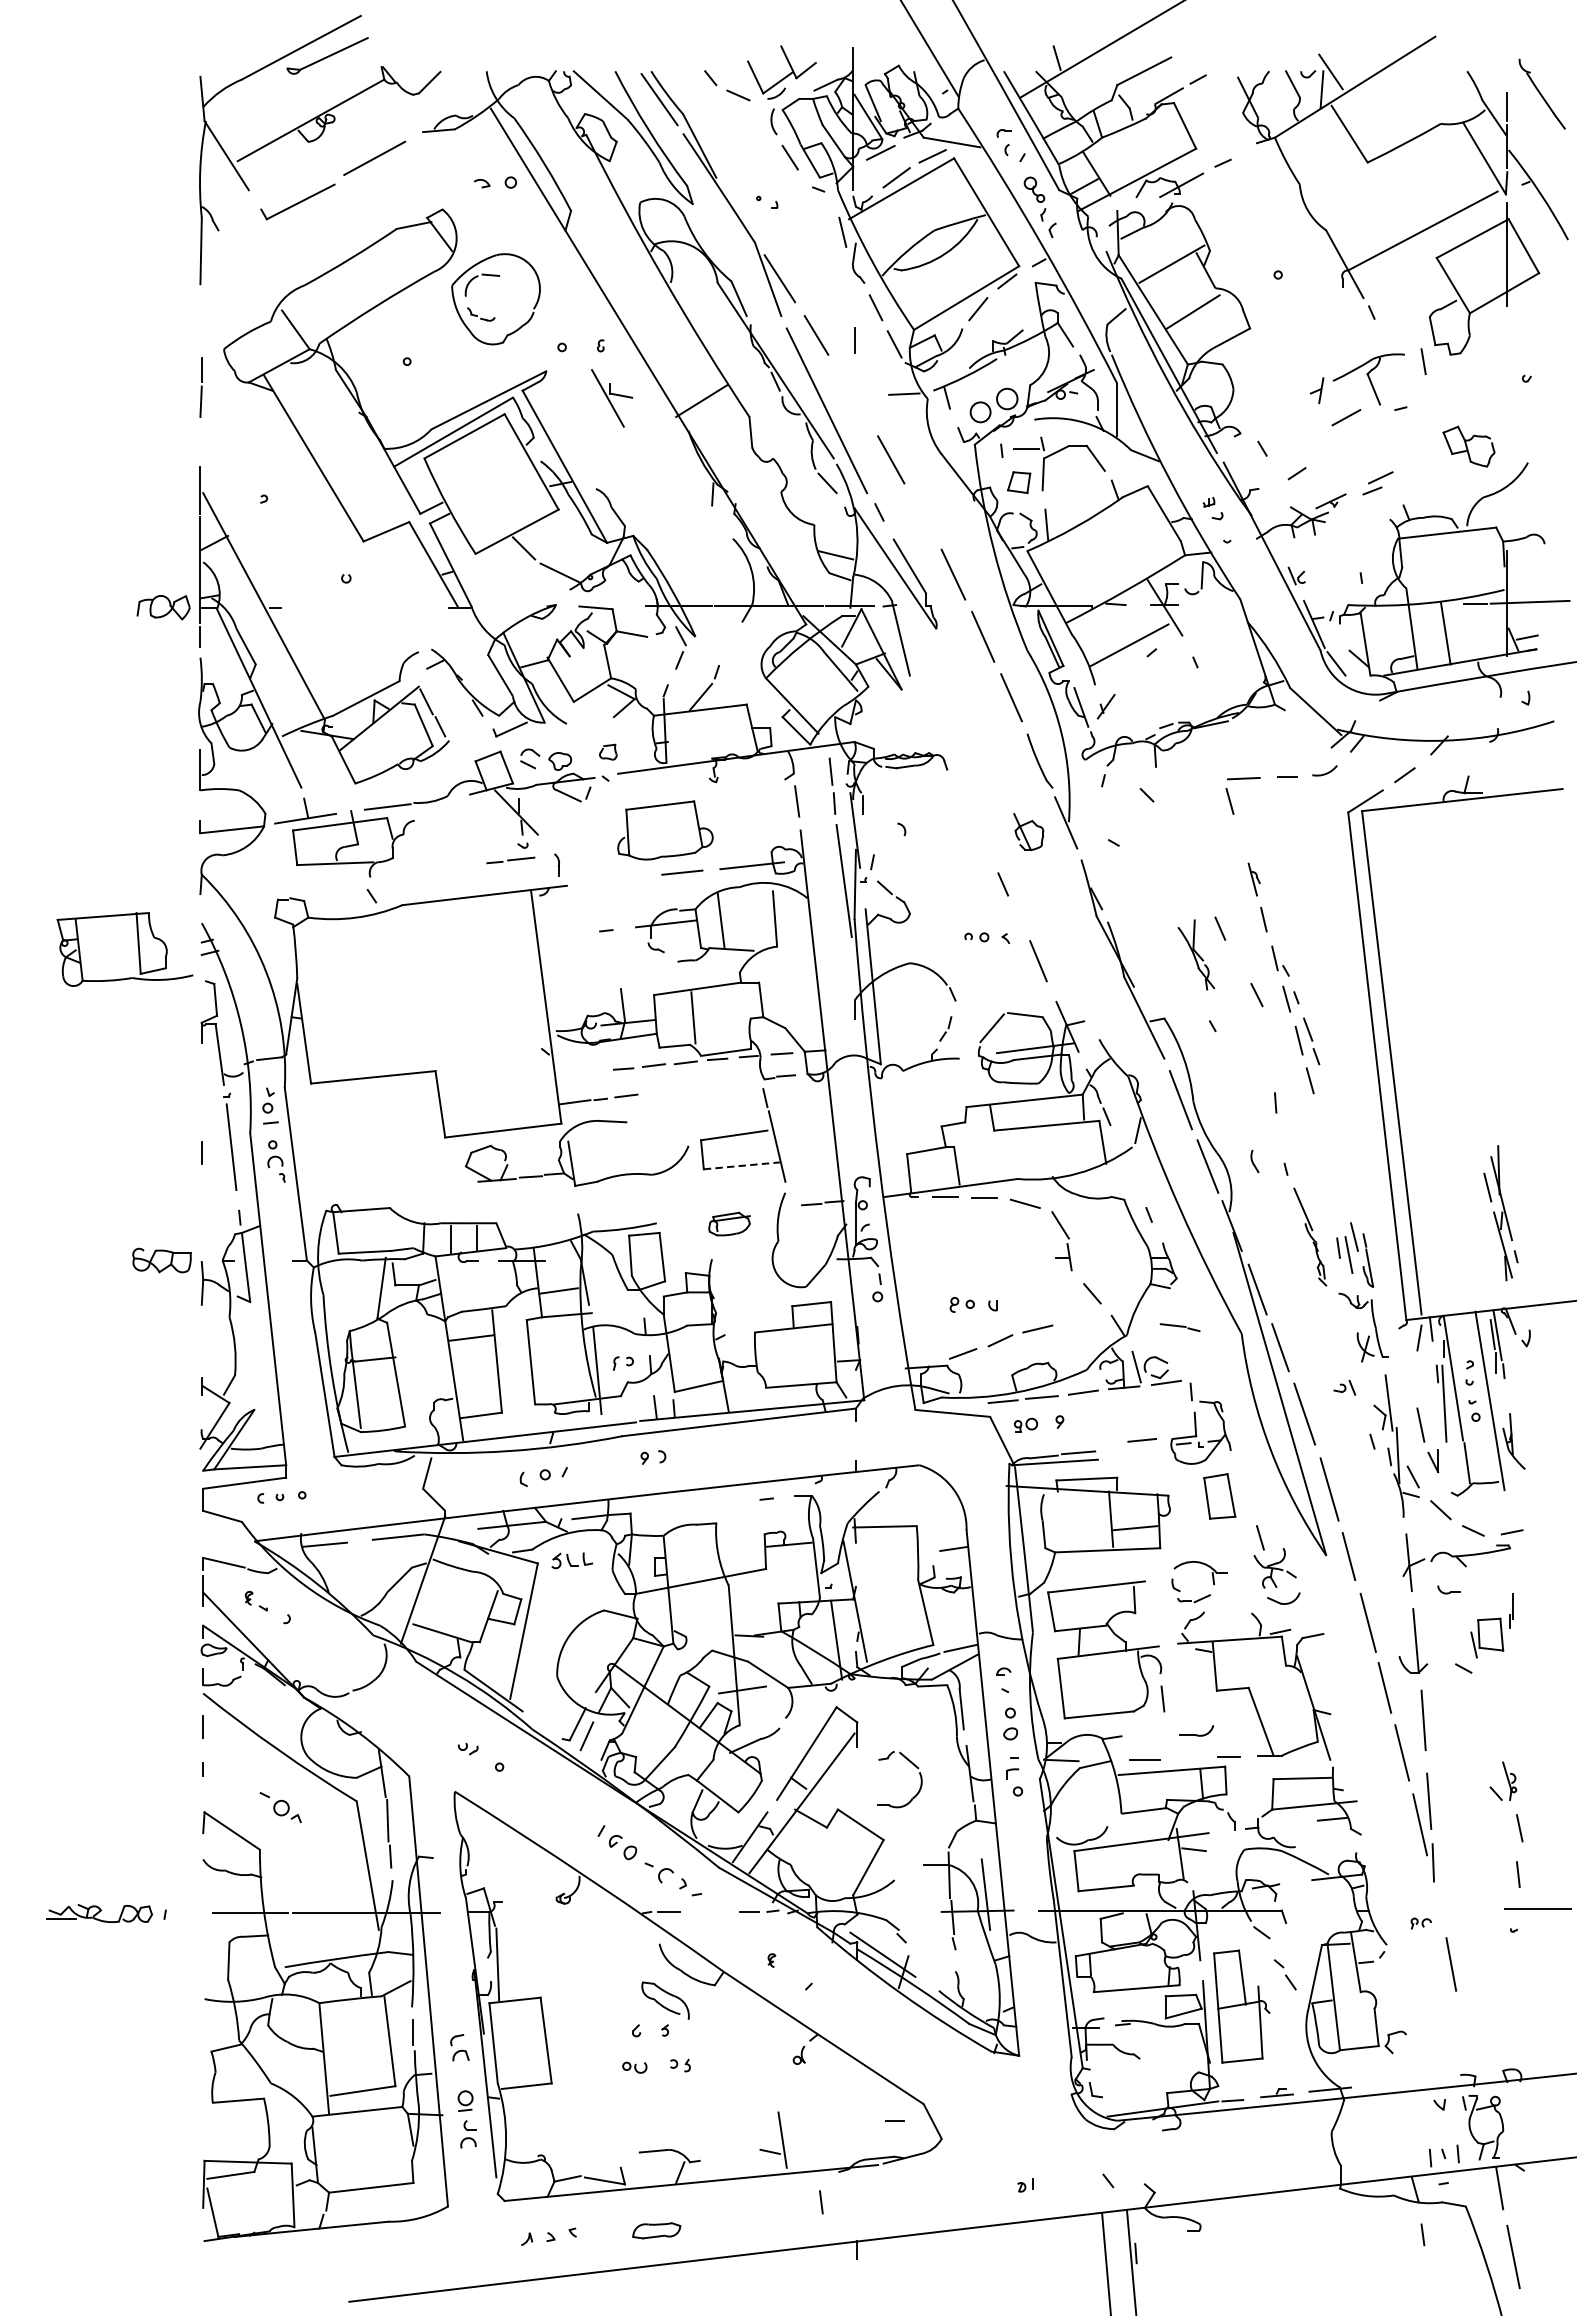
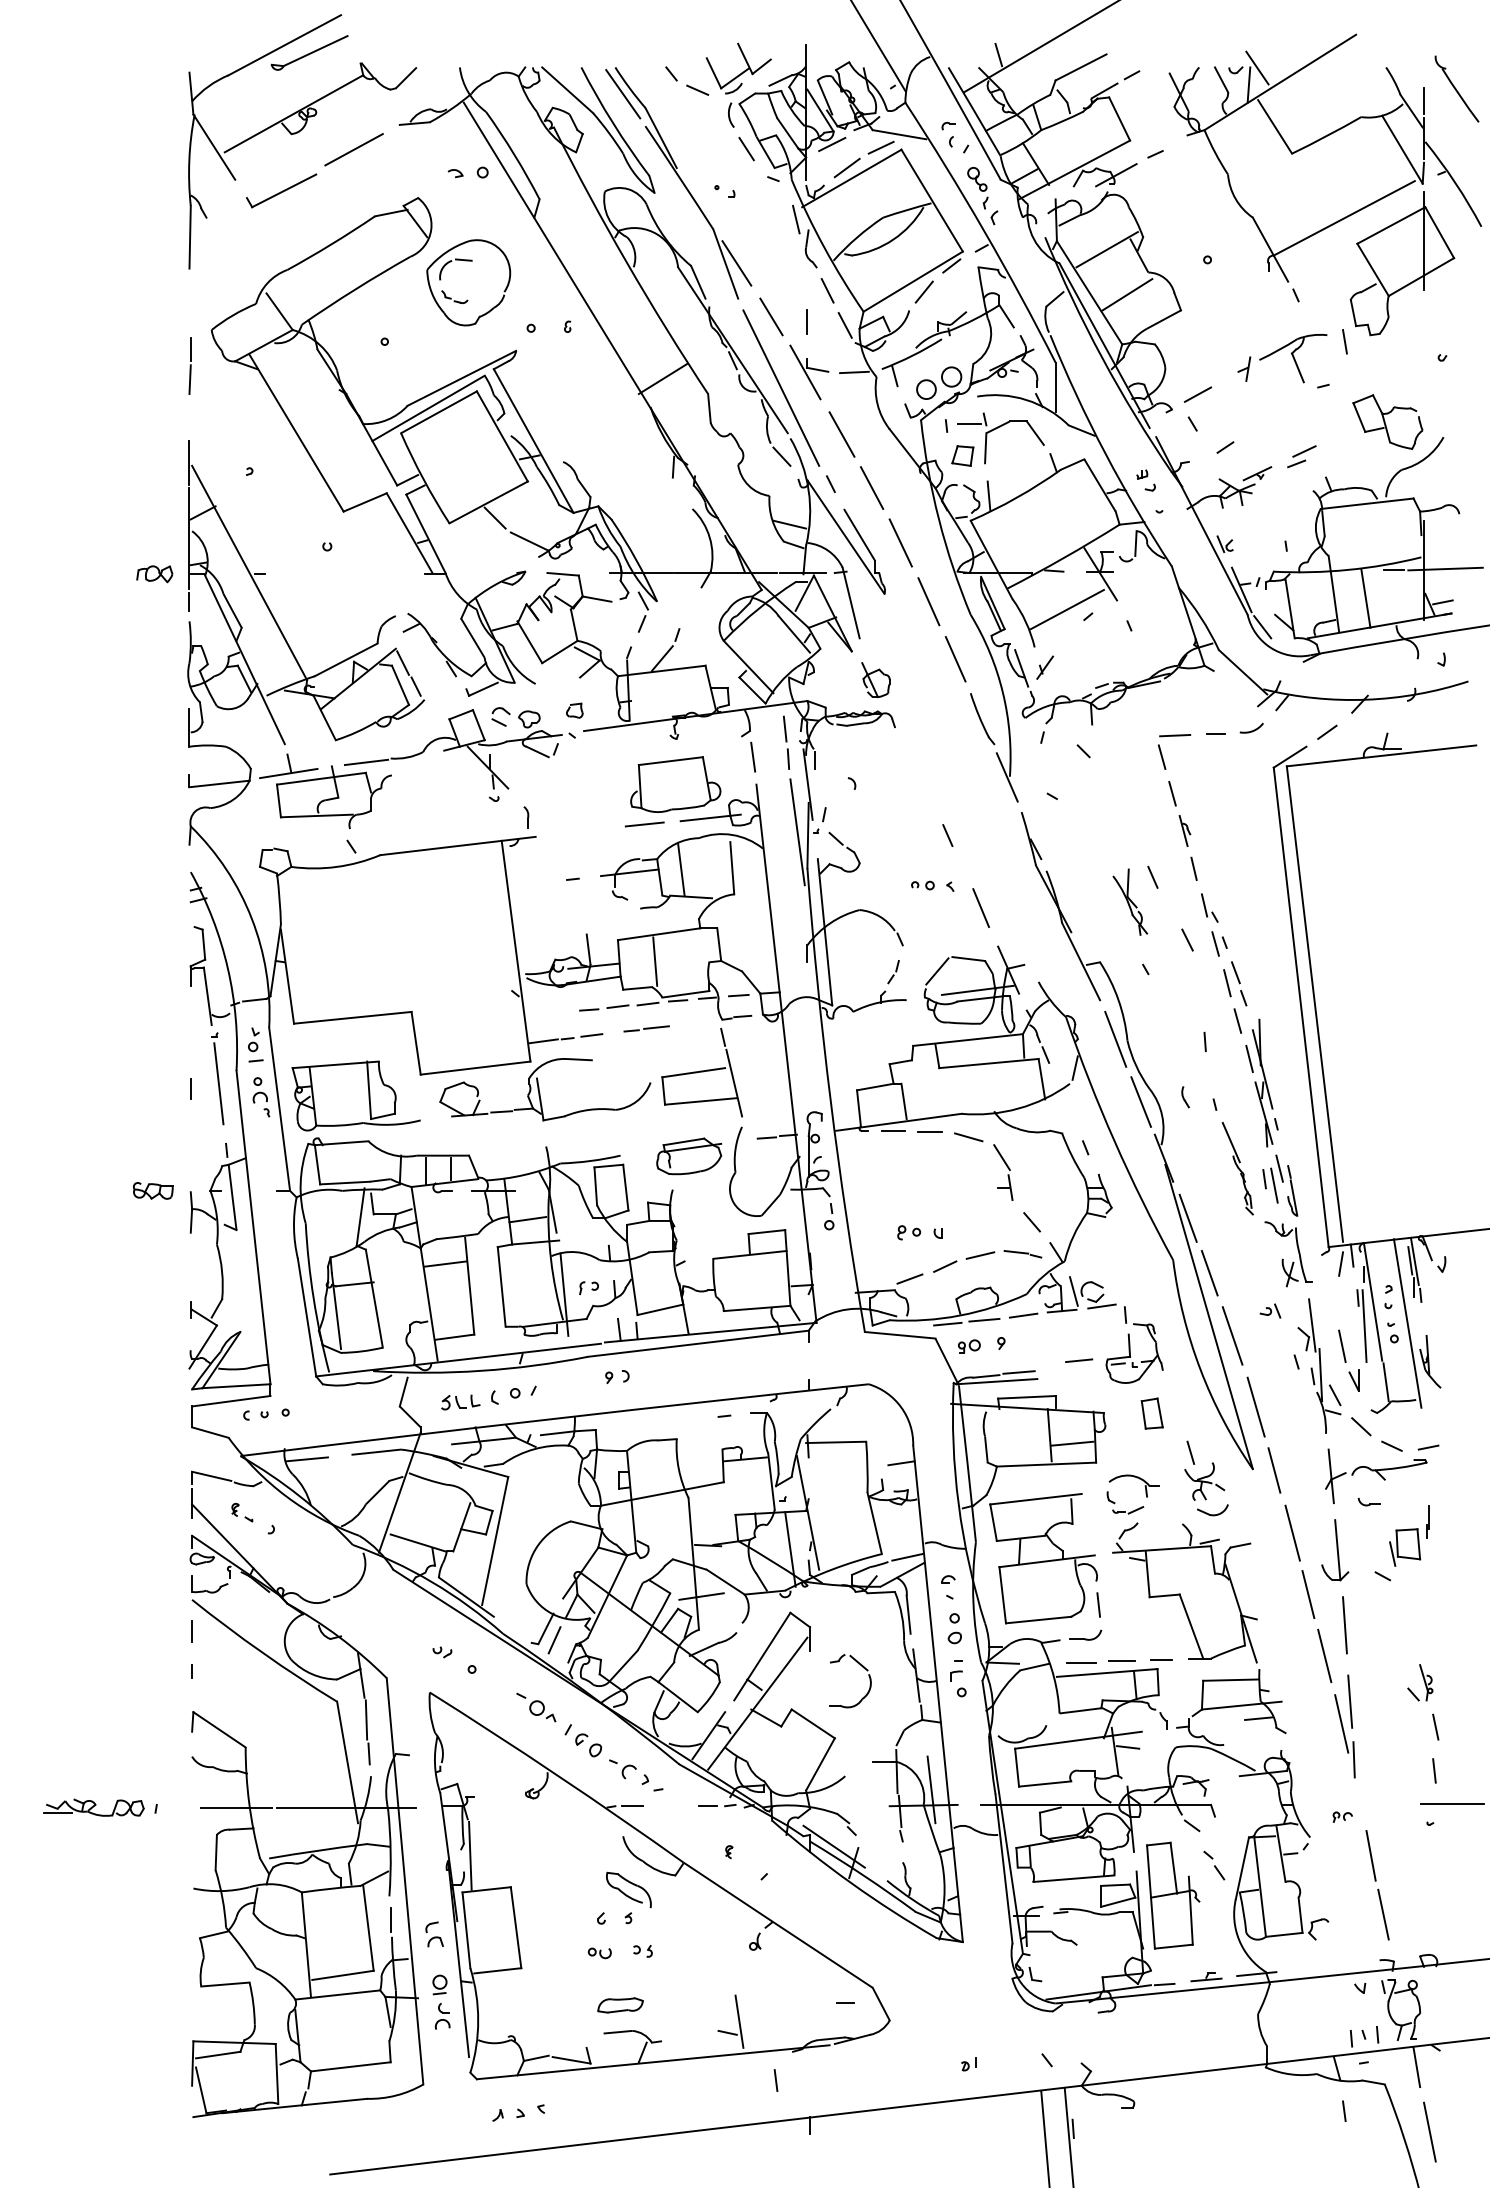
part: (612, 398) -> (809, 372), moved
line: (1345, 417) -> (1197, 394), moved
part: (1468, 446) -> (1387, 421), size x1.43
line: (922, 515) -> (871, 487), added
part: (163, 608) -> (154, 574), size x0.71
part: (665, 830) -> (675, 784), moved
part: (1028, 832) -> (875, 680), moved
line: (1241, 839) -> (1172, 793), added
line: (510, 860) -> (646, 1028), moved
part: (137, 948) -> (368, 1095), moved
line: (742, 1165) -> (701, 1101), dashed -> solid
part: (1500, 1212) -> (1261, 1082), moved
part: (729, 1224) -> (689, 1156), size x1.67
part: (162, 1260) -> (153, 1190), size x0.71
part: (1179, 1327) -> (1022, 1254), moved
part: (1218, 1496) -> (1151, 1413), size x0.71
part: (572, 1560) -> (460, 1402), moved
part: (1196, 1730) -> (1085, 1634), moved
line: (1188, 1758) -> (1122, 1661), added
part: (280, 1807) -> (536, 1707), moved
line: (1464, 2026) -> (1383, 1914), added
part: (656, 2230) -> (620, 2005), moved

